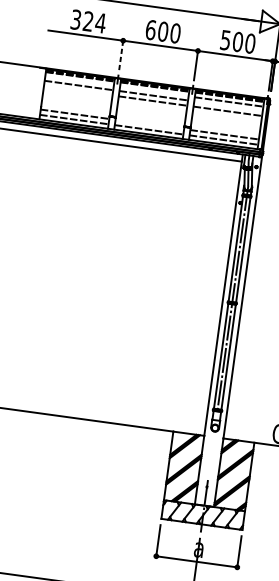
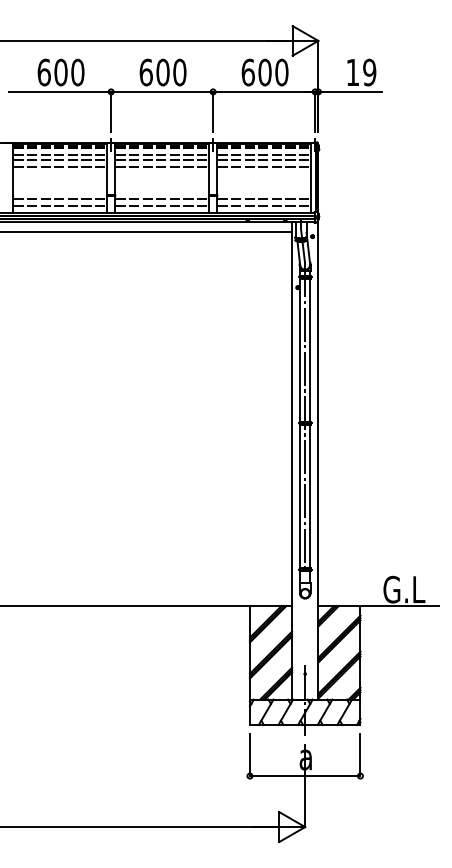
text: (88, 21) -> (60, 72), 324 -> 600
text: (225, 40) -> (247, 72), 500 -> 600
line: (121, 55) -> (111, 111), dashed -> solid
line: (79, 81) -> (59, 154), added
line: (77, 90) -> (59, 167), added
line: (153, 91) -> (161, 154), added
line: (228, 105) -> (263, 159), added
line: (149, 124) -> (161, 199), added

